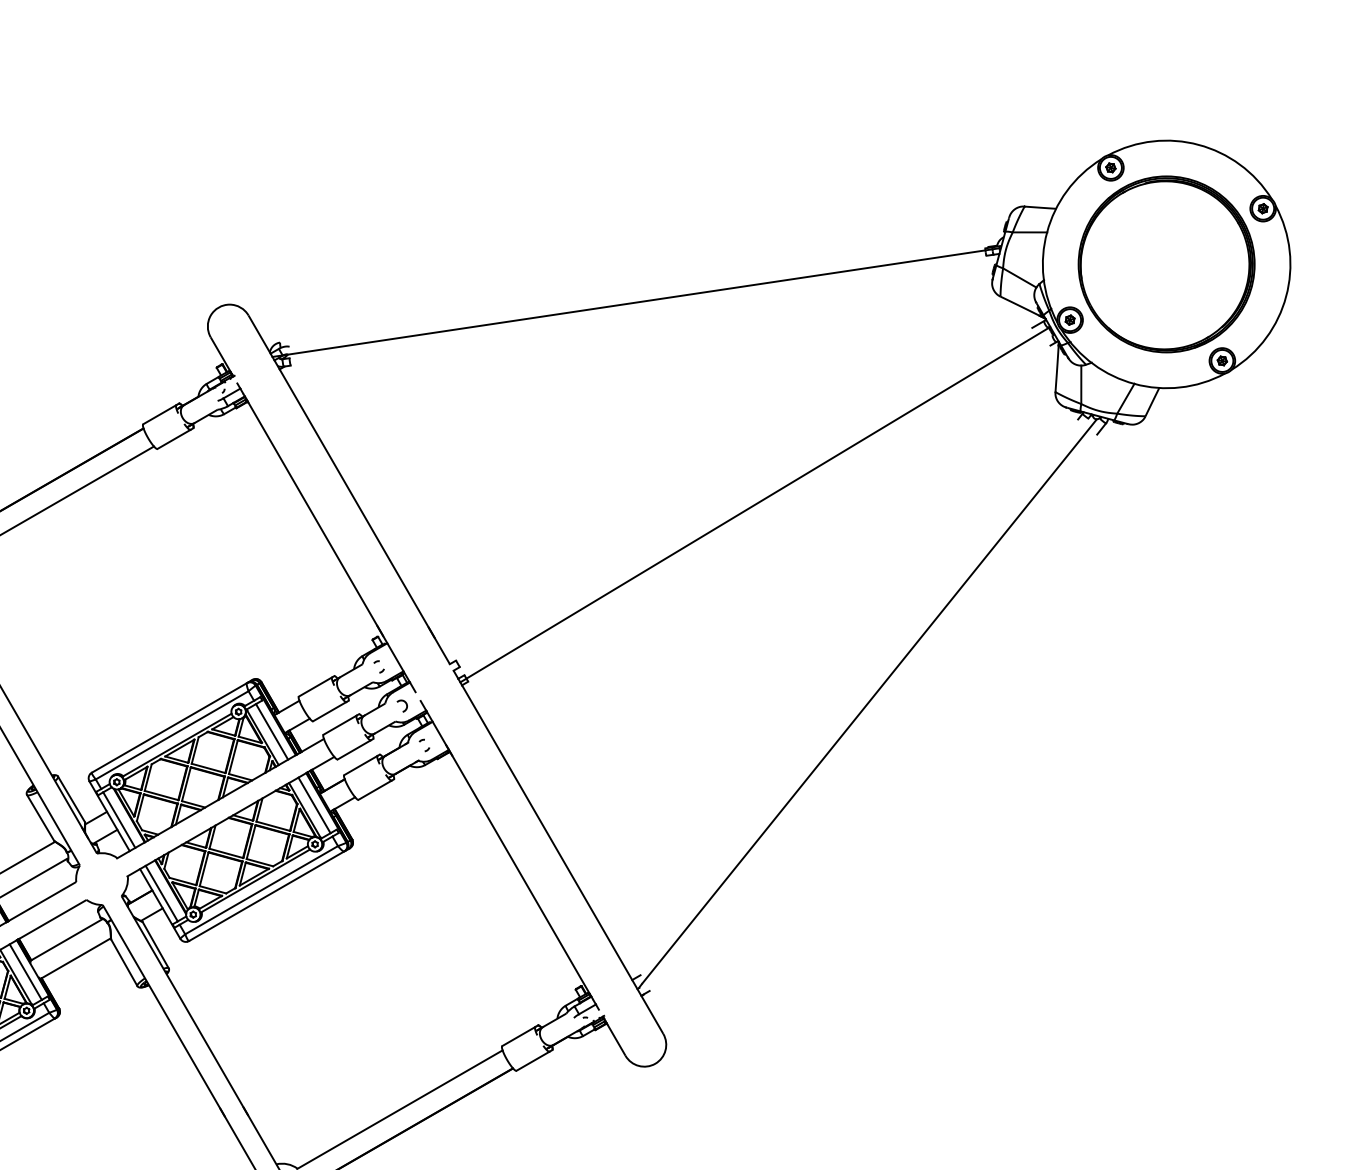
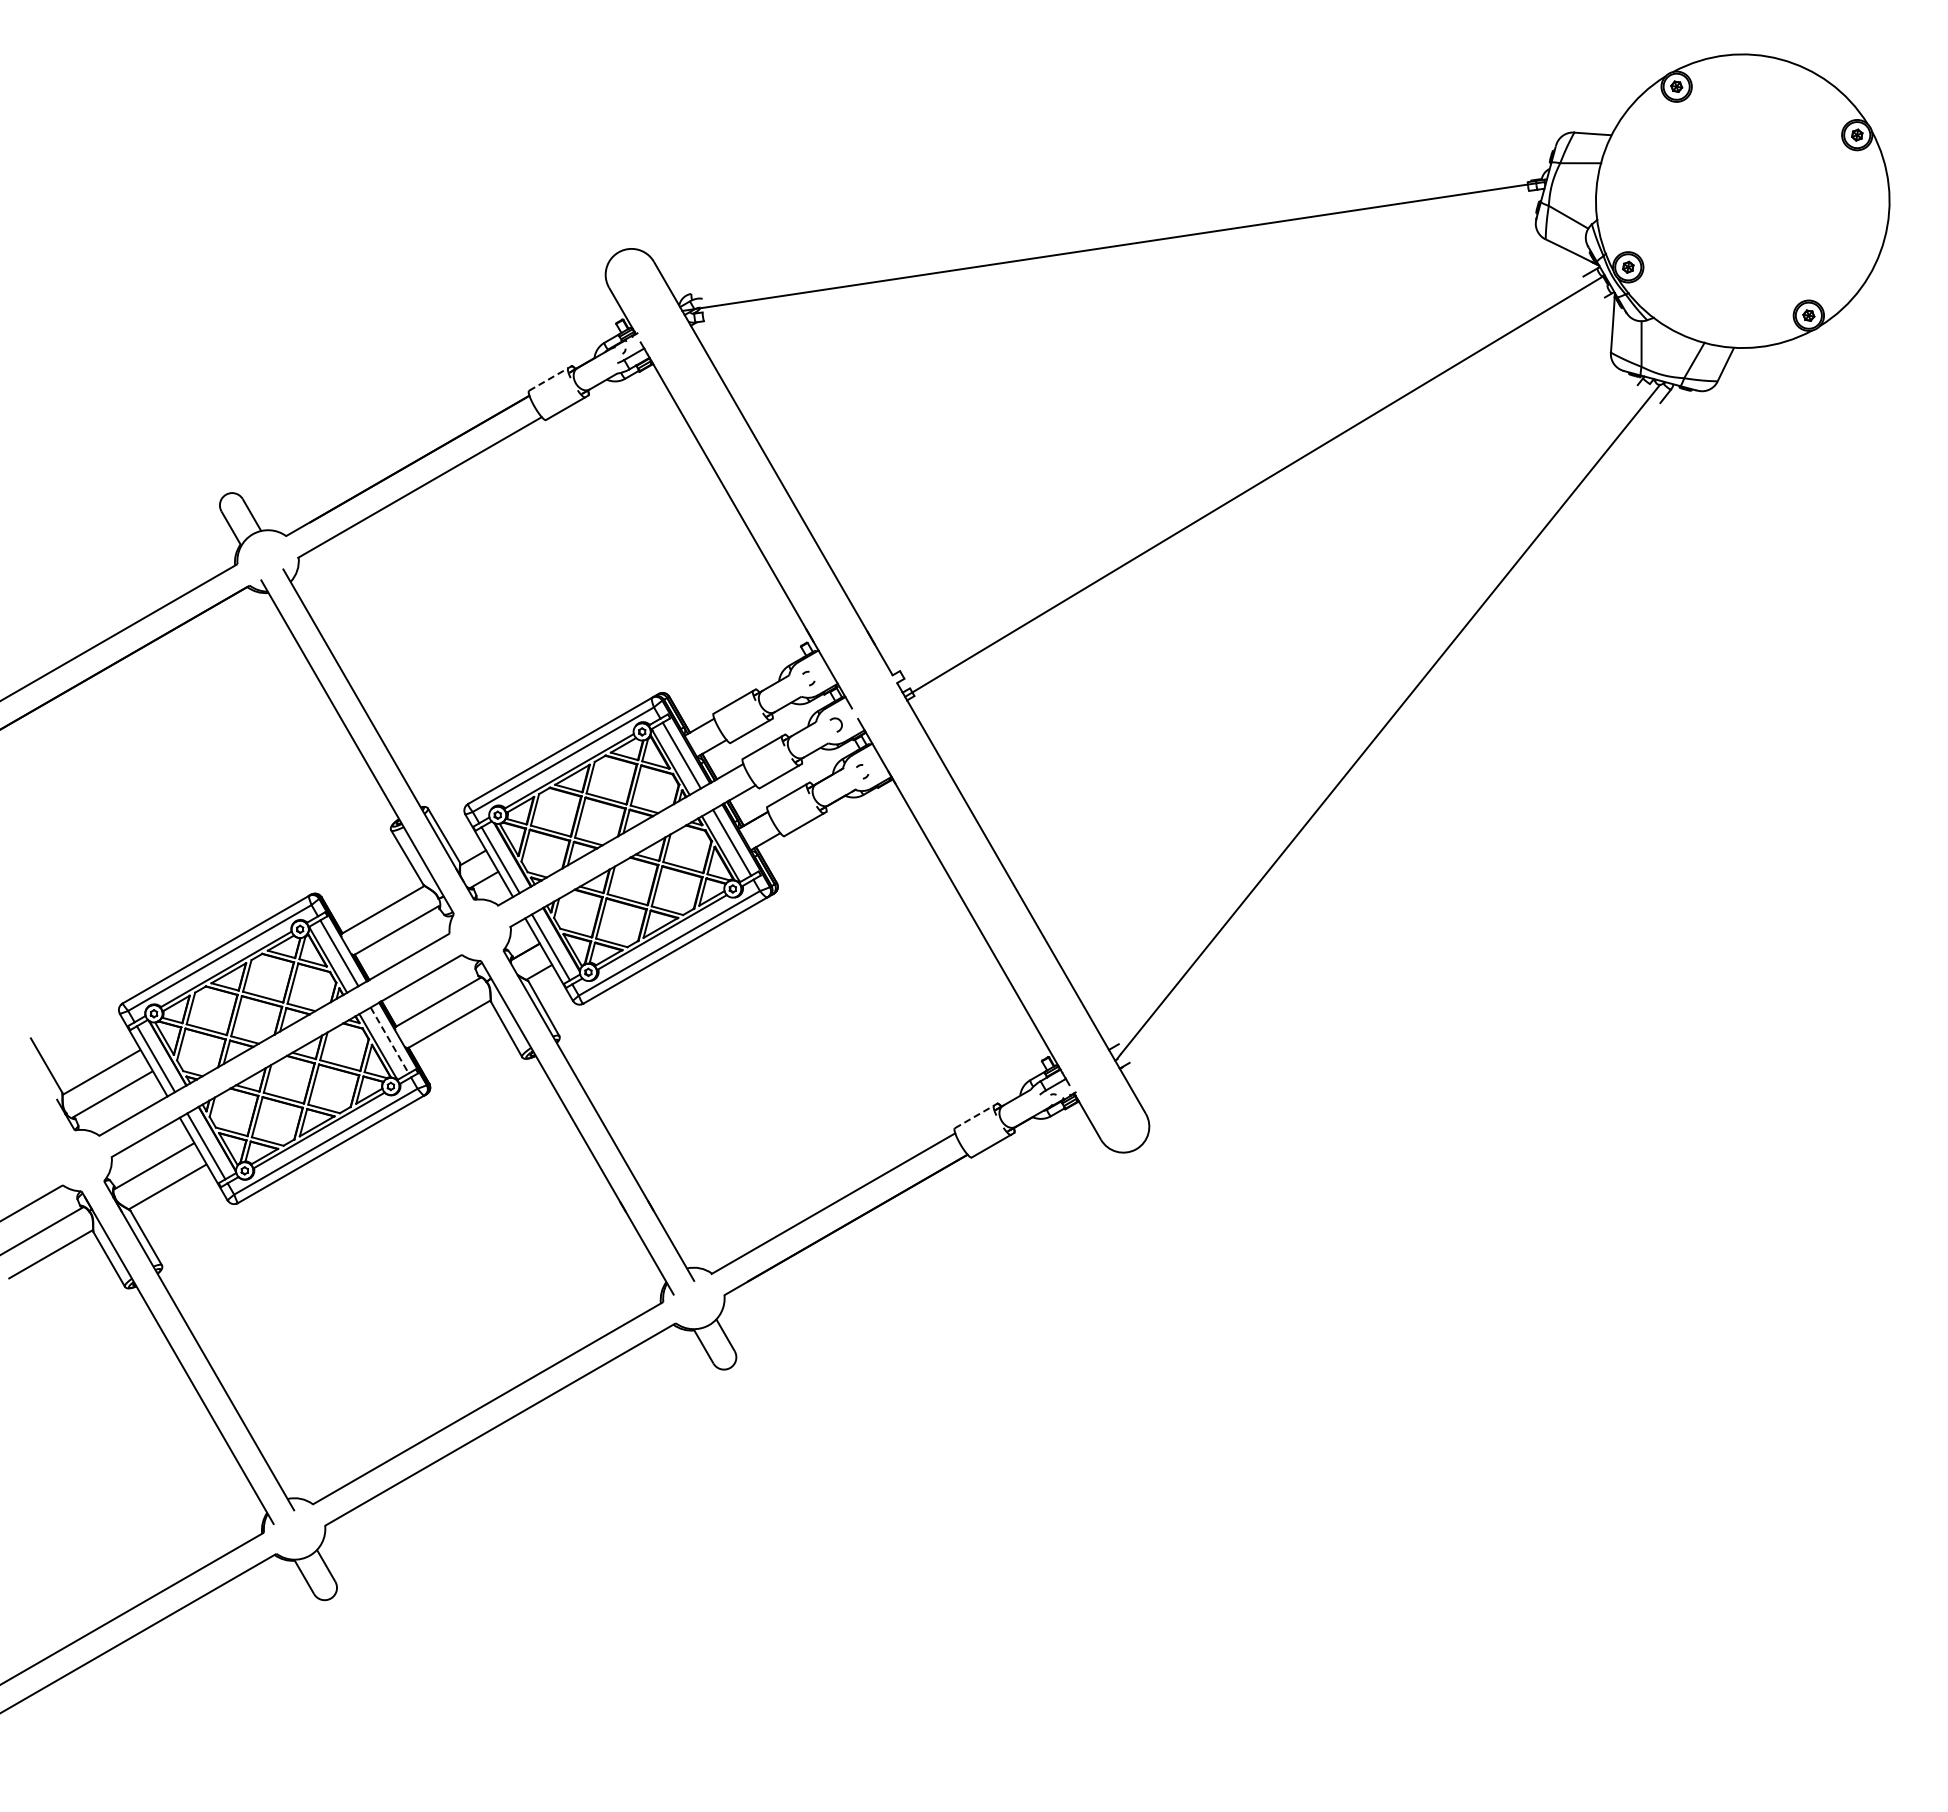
part: (1166, 264) -> (1742, 201), removed
line: (159, 414) -> (548, 379), solid -> dashed
line: (25, 972) -> (389, 1040), solid -> dashed
line: (518, 1036) -> (974, 1116), solid -> dashed

